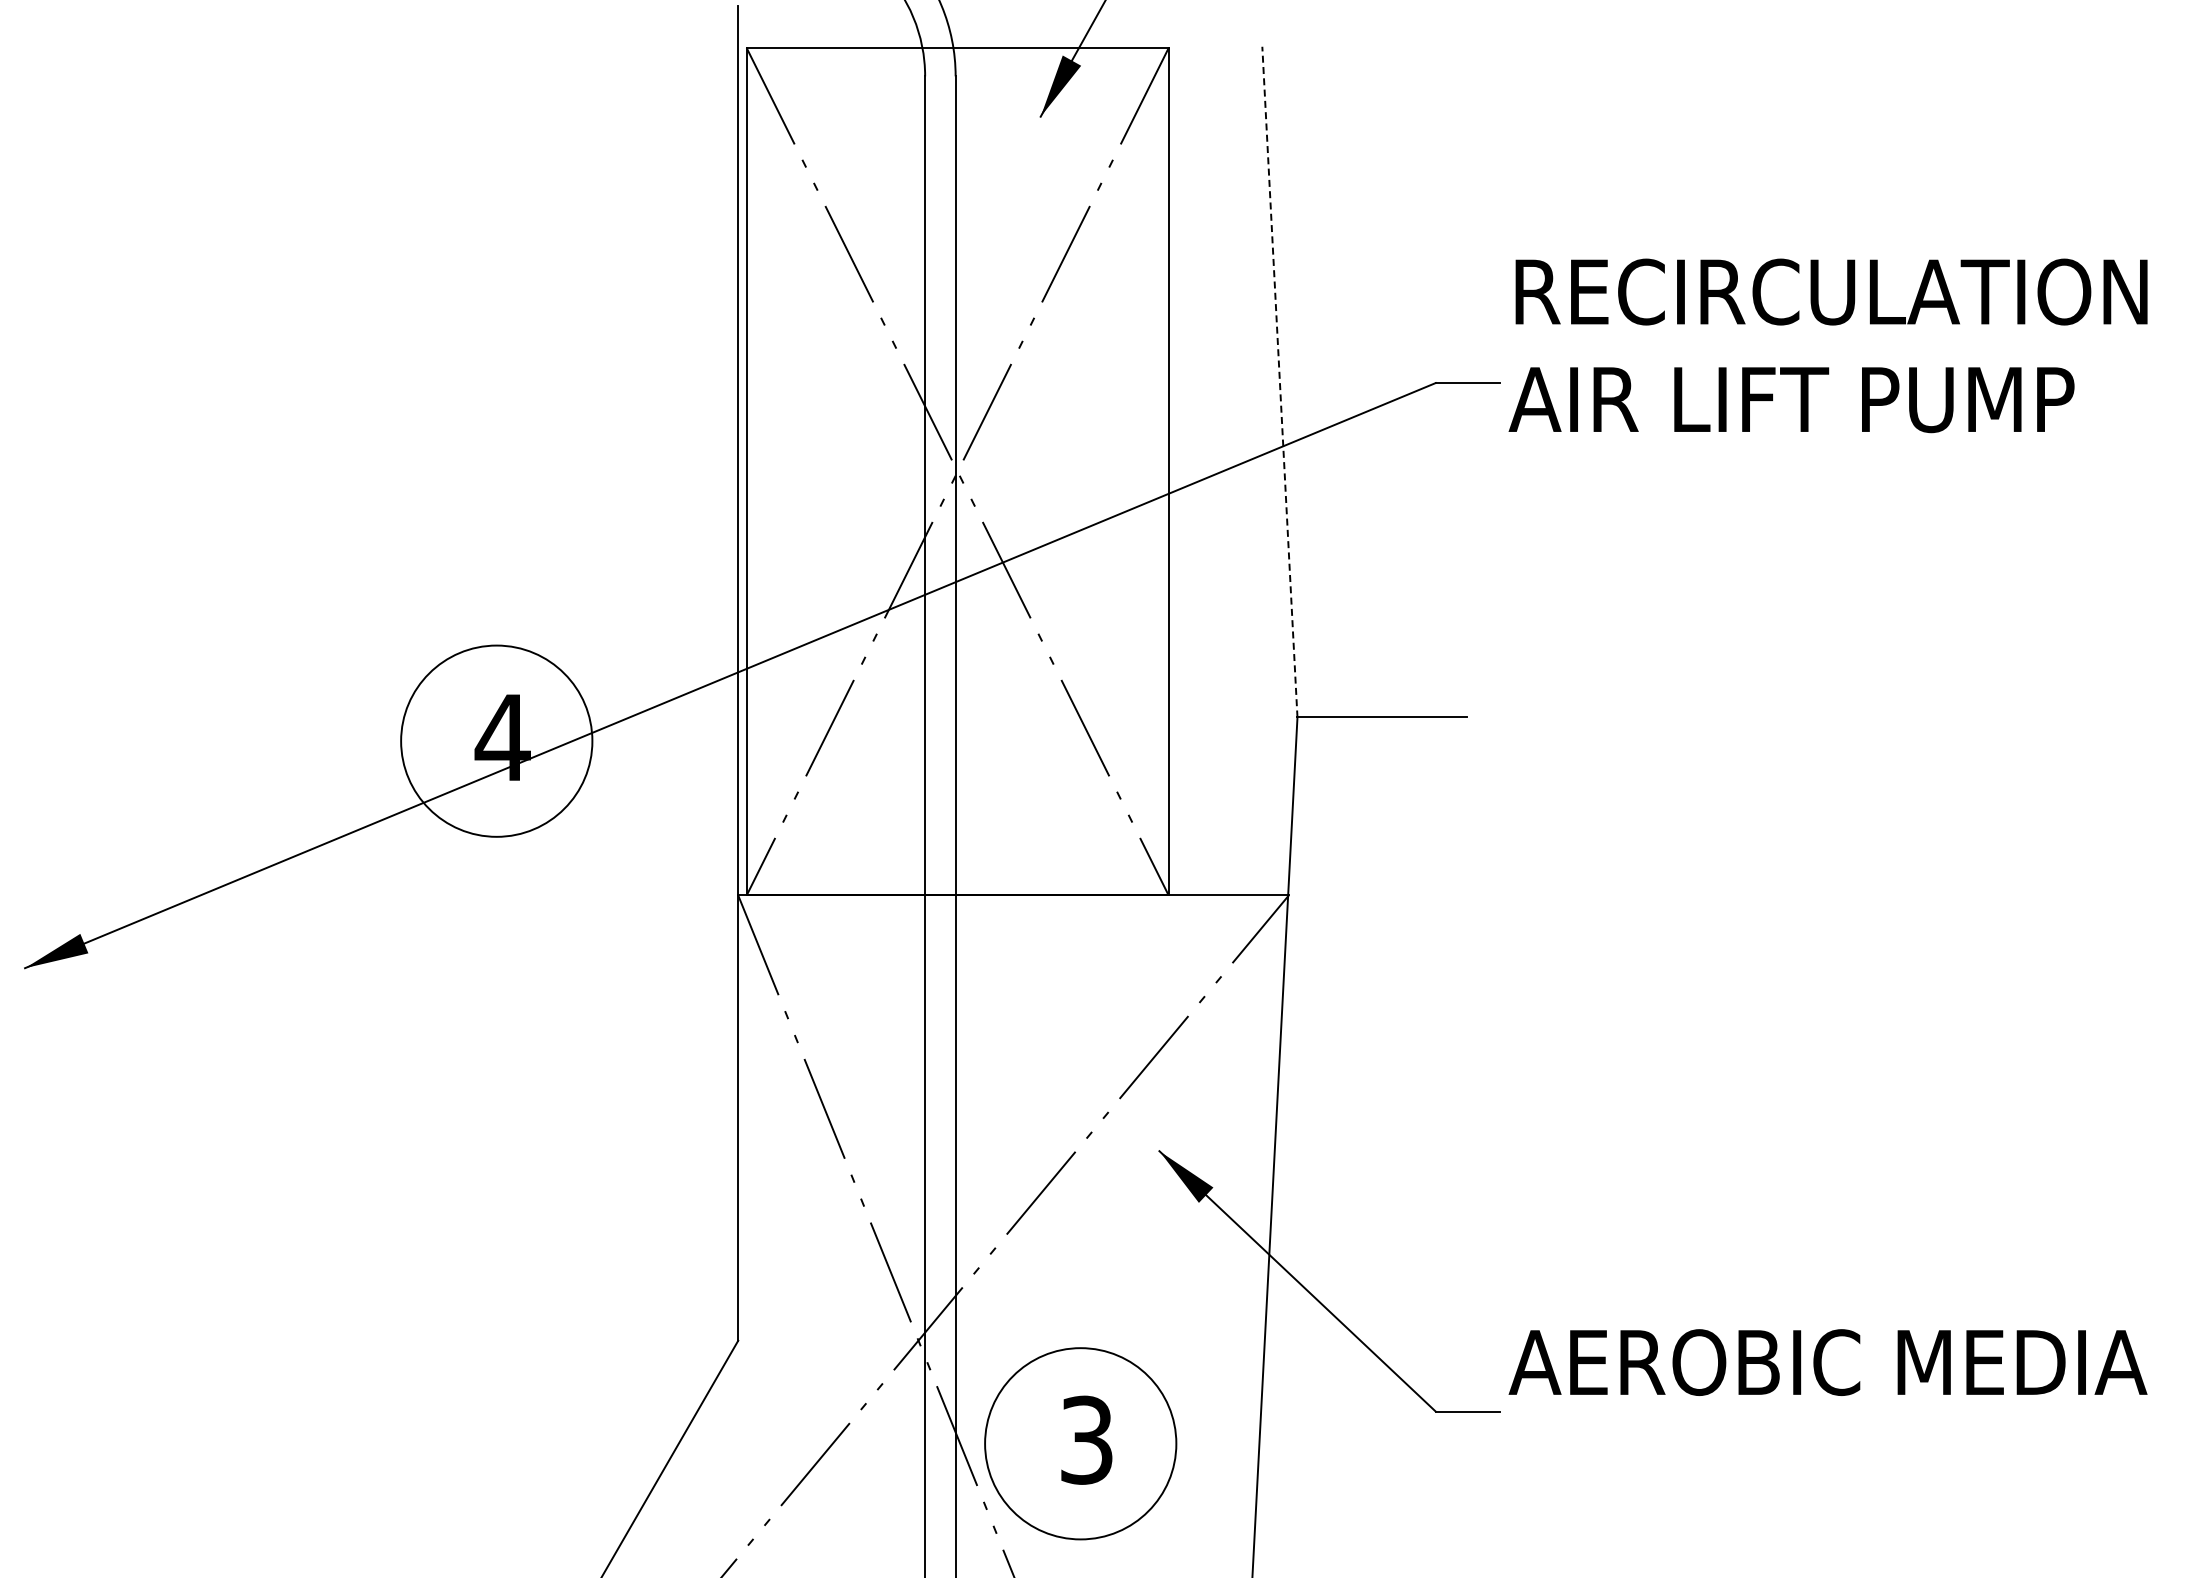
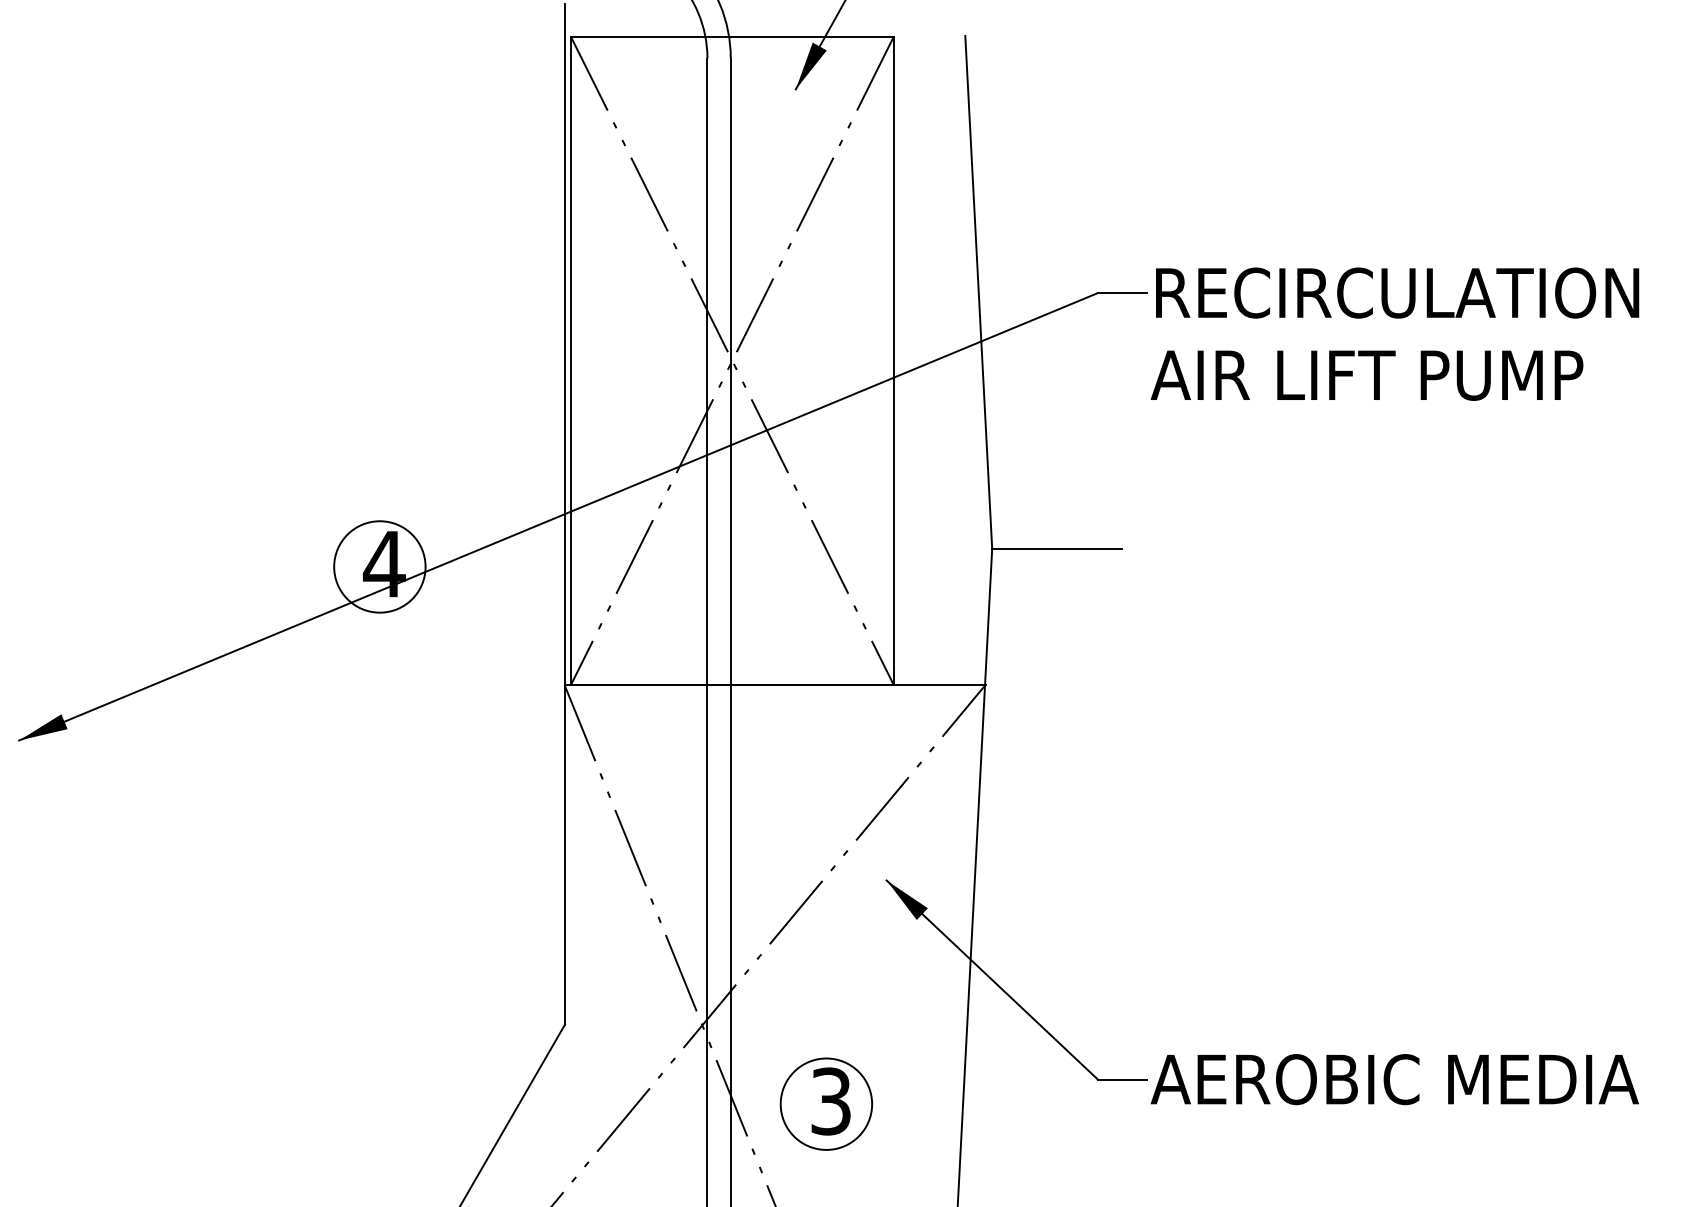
text: (1827, 345) -> (1394, 333), moved
line: (1279, 382) -> (978, 292), dashed -> solid
circle: (496, 740) -> (379, 566), size x0.62
text: (1827, 1362) -> (1394, 1079), moved
circle: (1080, 1443) -> (826, 1103), size x0.62

